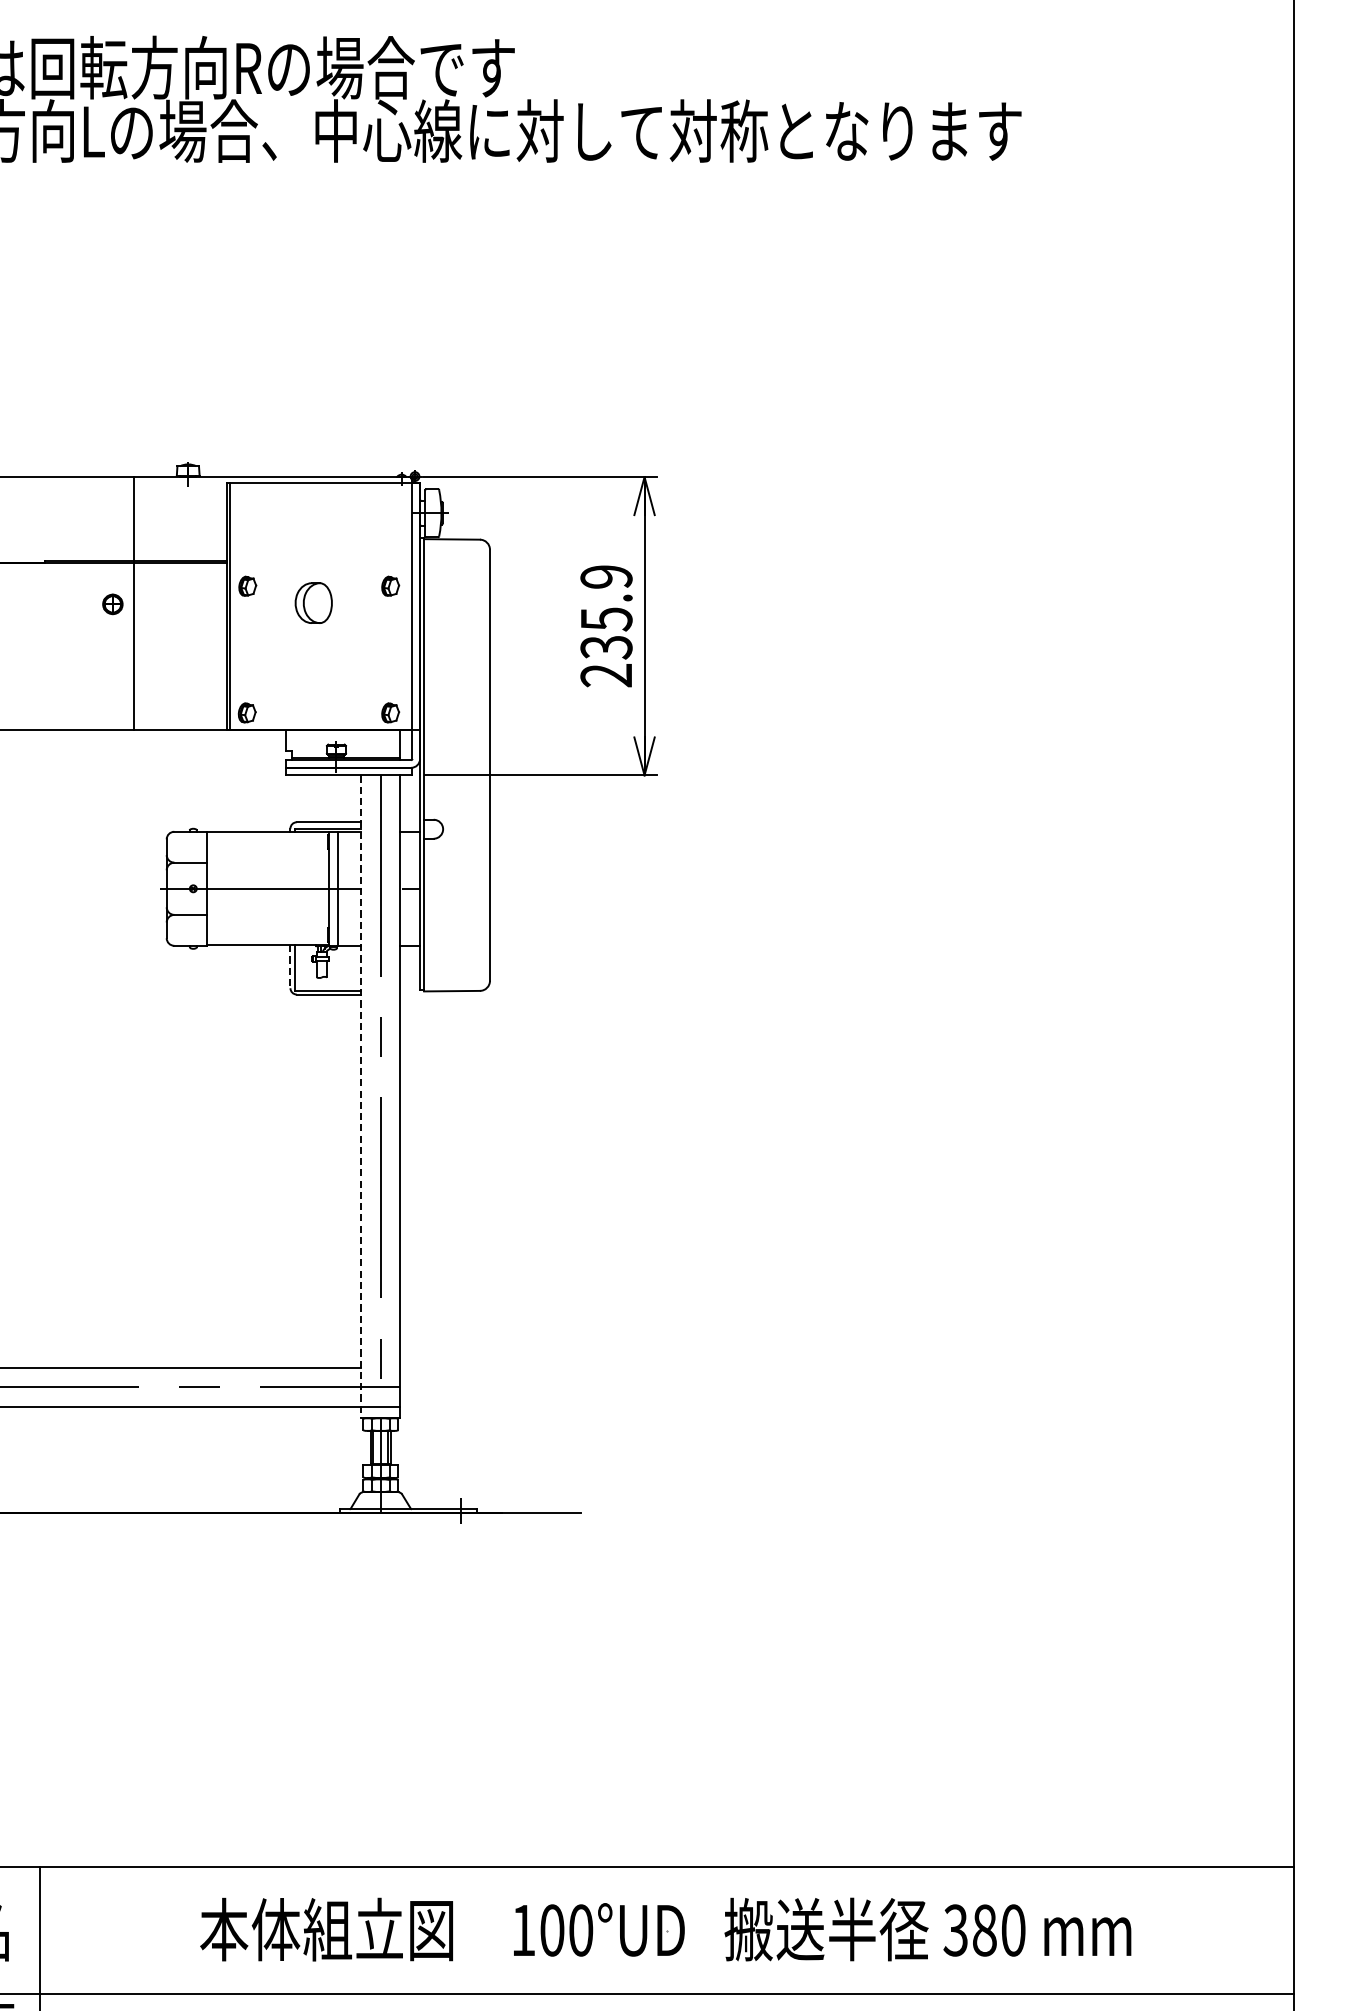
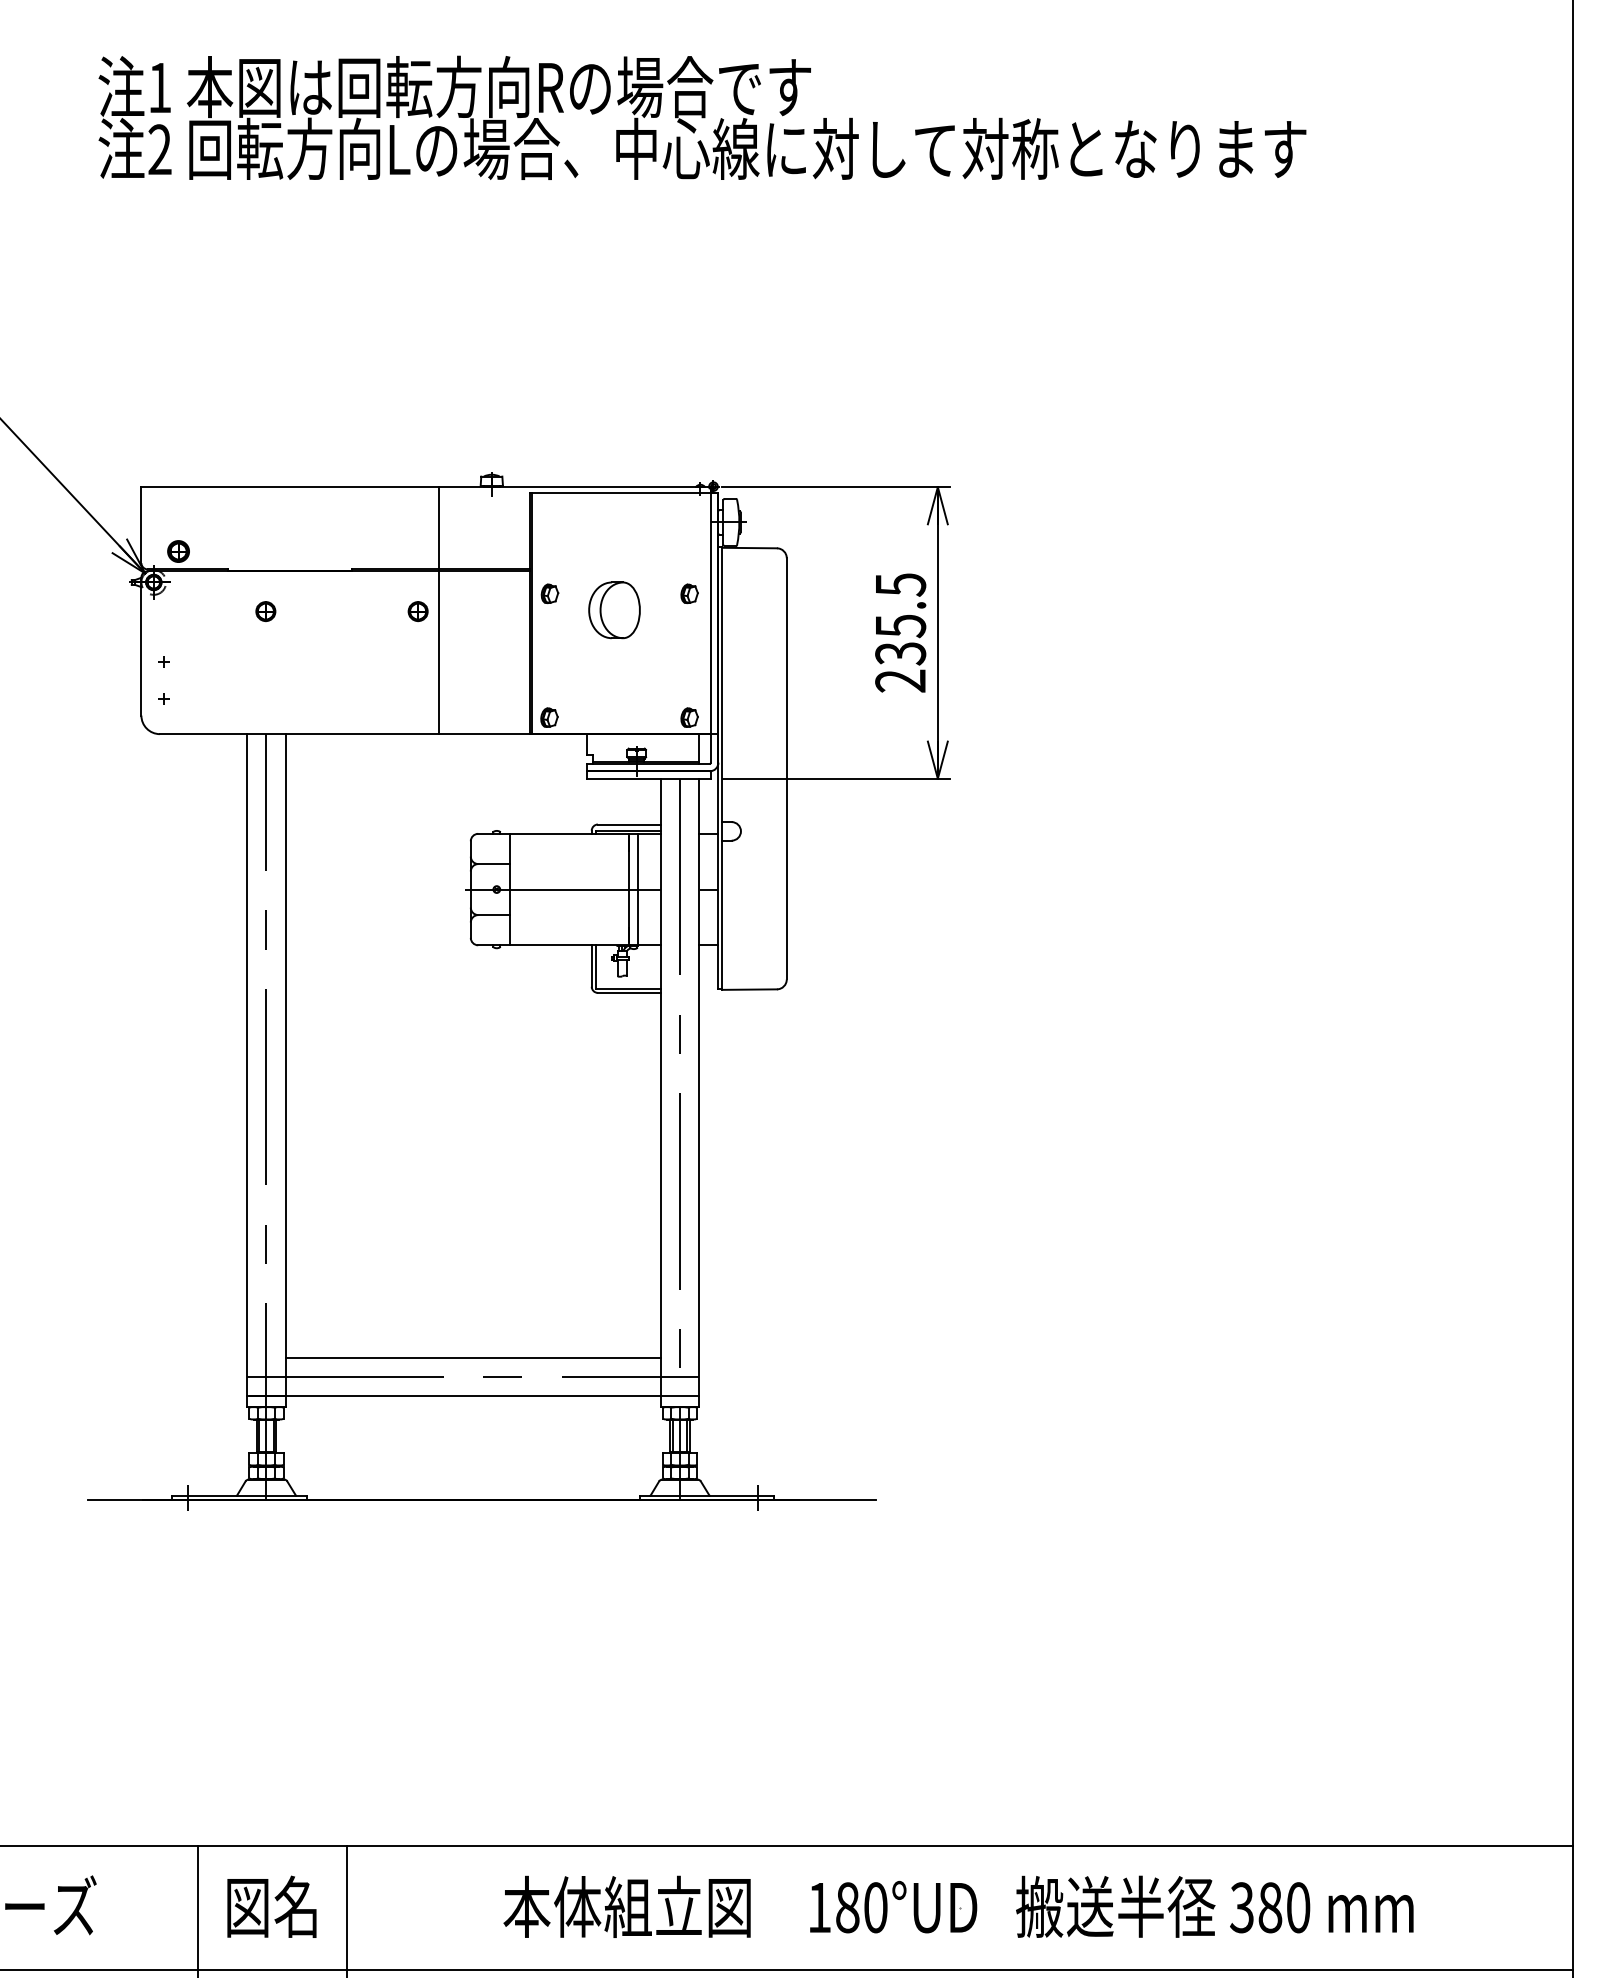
text: (606, 576) -> (900, 584), 235.9 -> 235.5
part: (313, 603) -> (614, 610), size x1.43
line: (290, 967) -> (591, 966), dashed -> solid
line: (360, 1097) -> (660, 1093), dashed -> solid
text: (552, 1930) -> (847, 1907), 100°UD -> 180°UD

